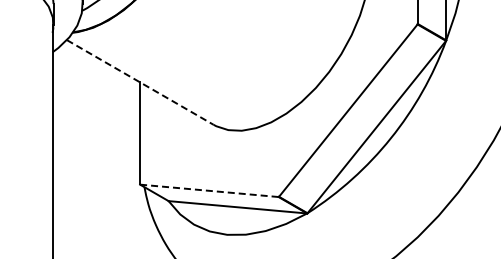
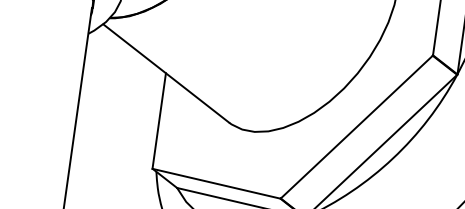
line: (140, 82) -> (166, 73), dashed -> solid
line: (209, 190) -> (216, 183), dashed -> solid

